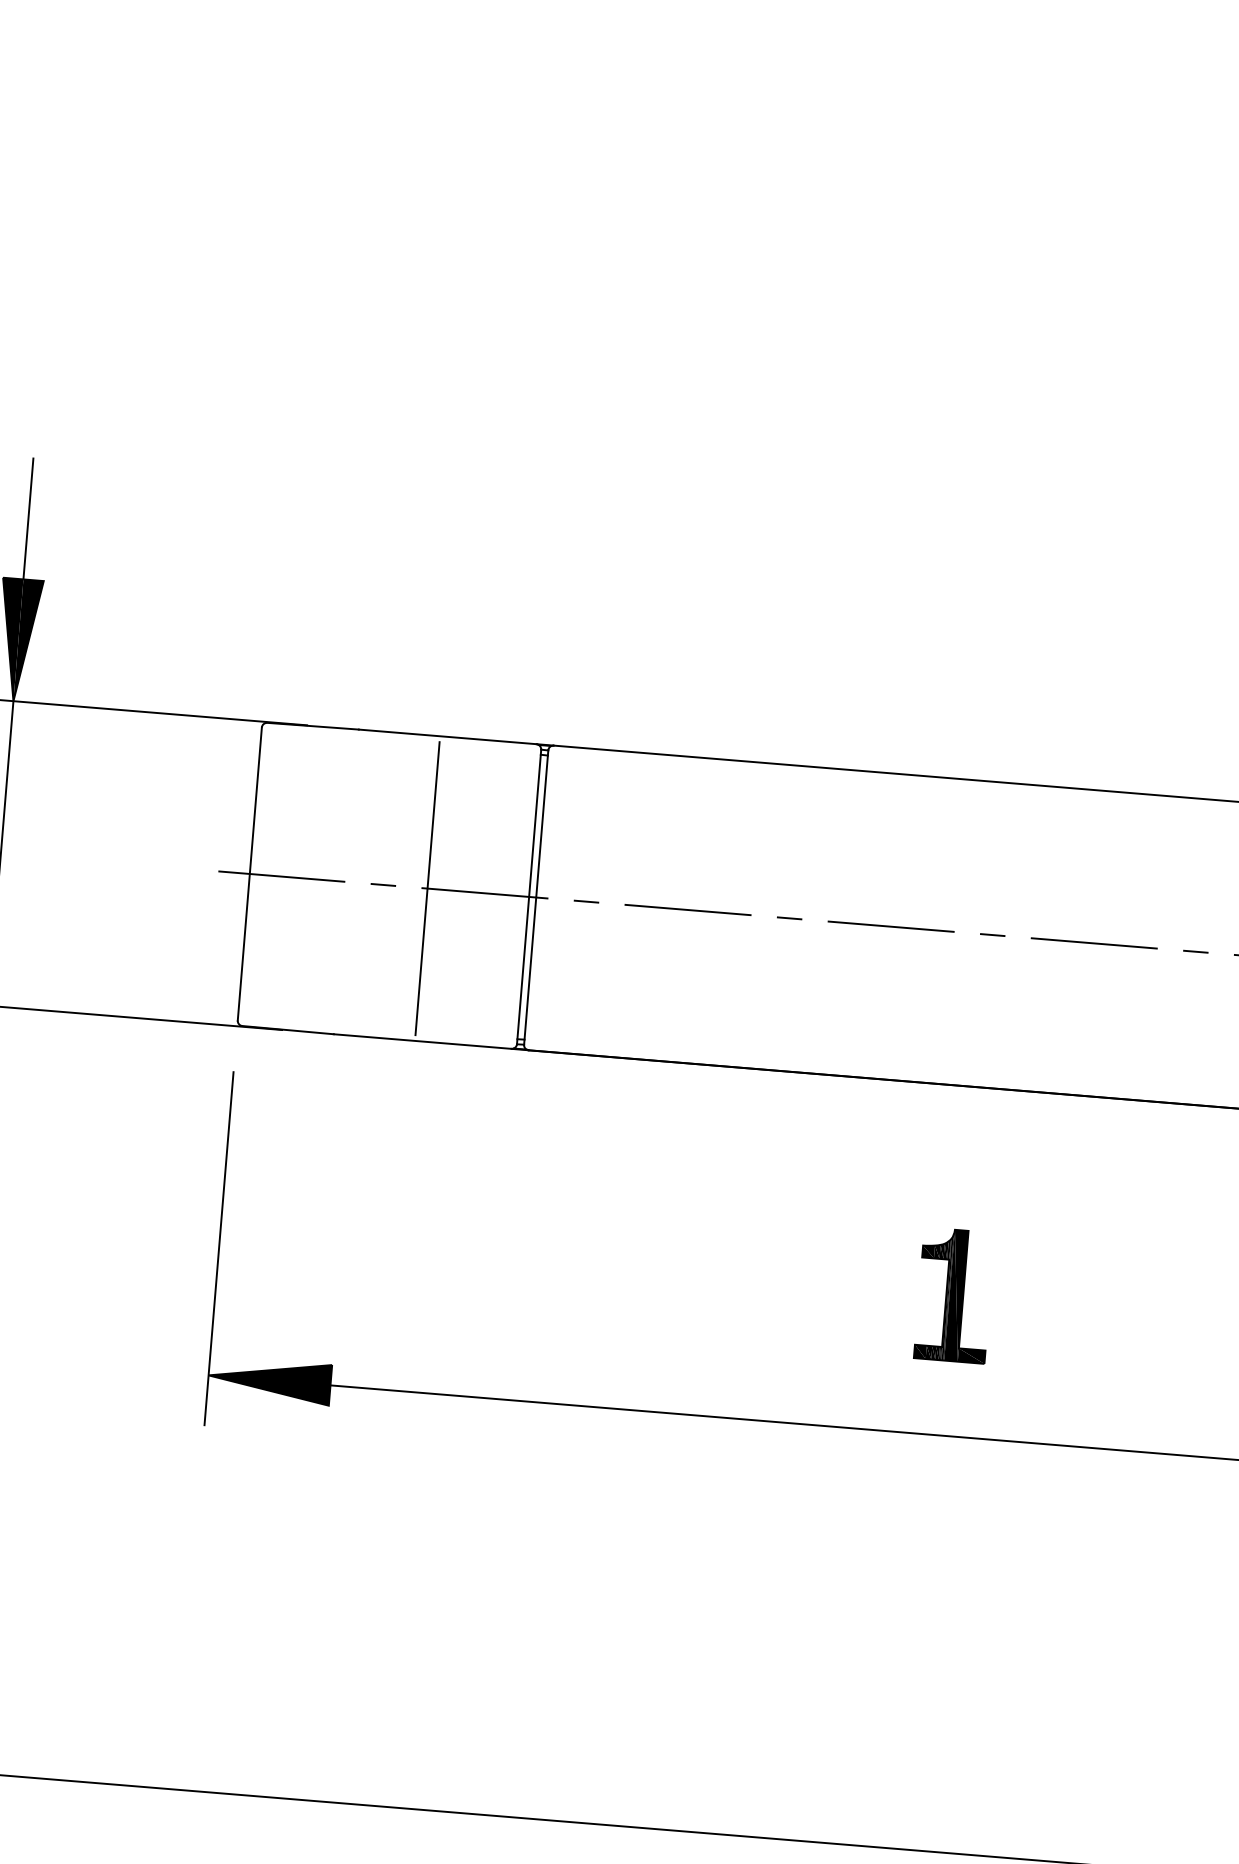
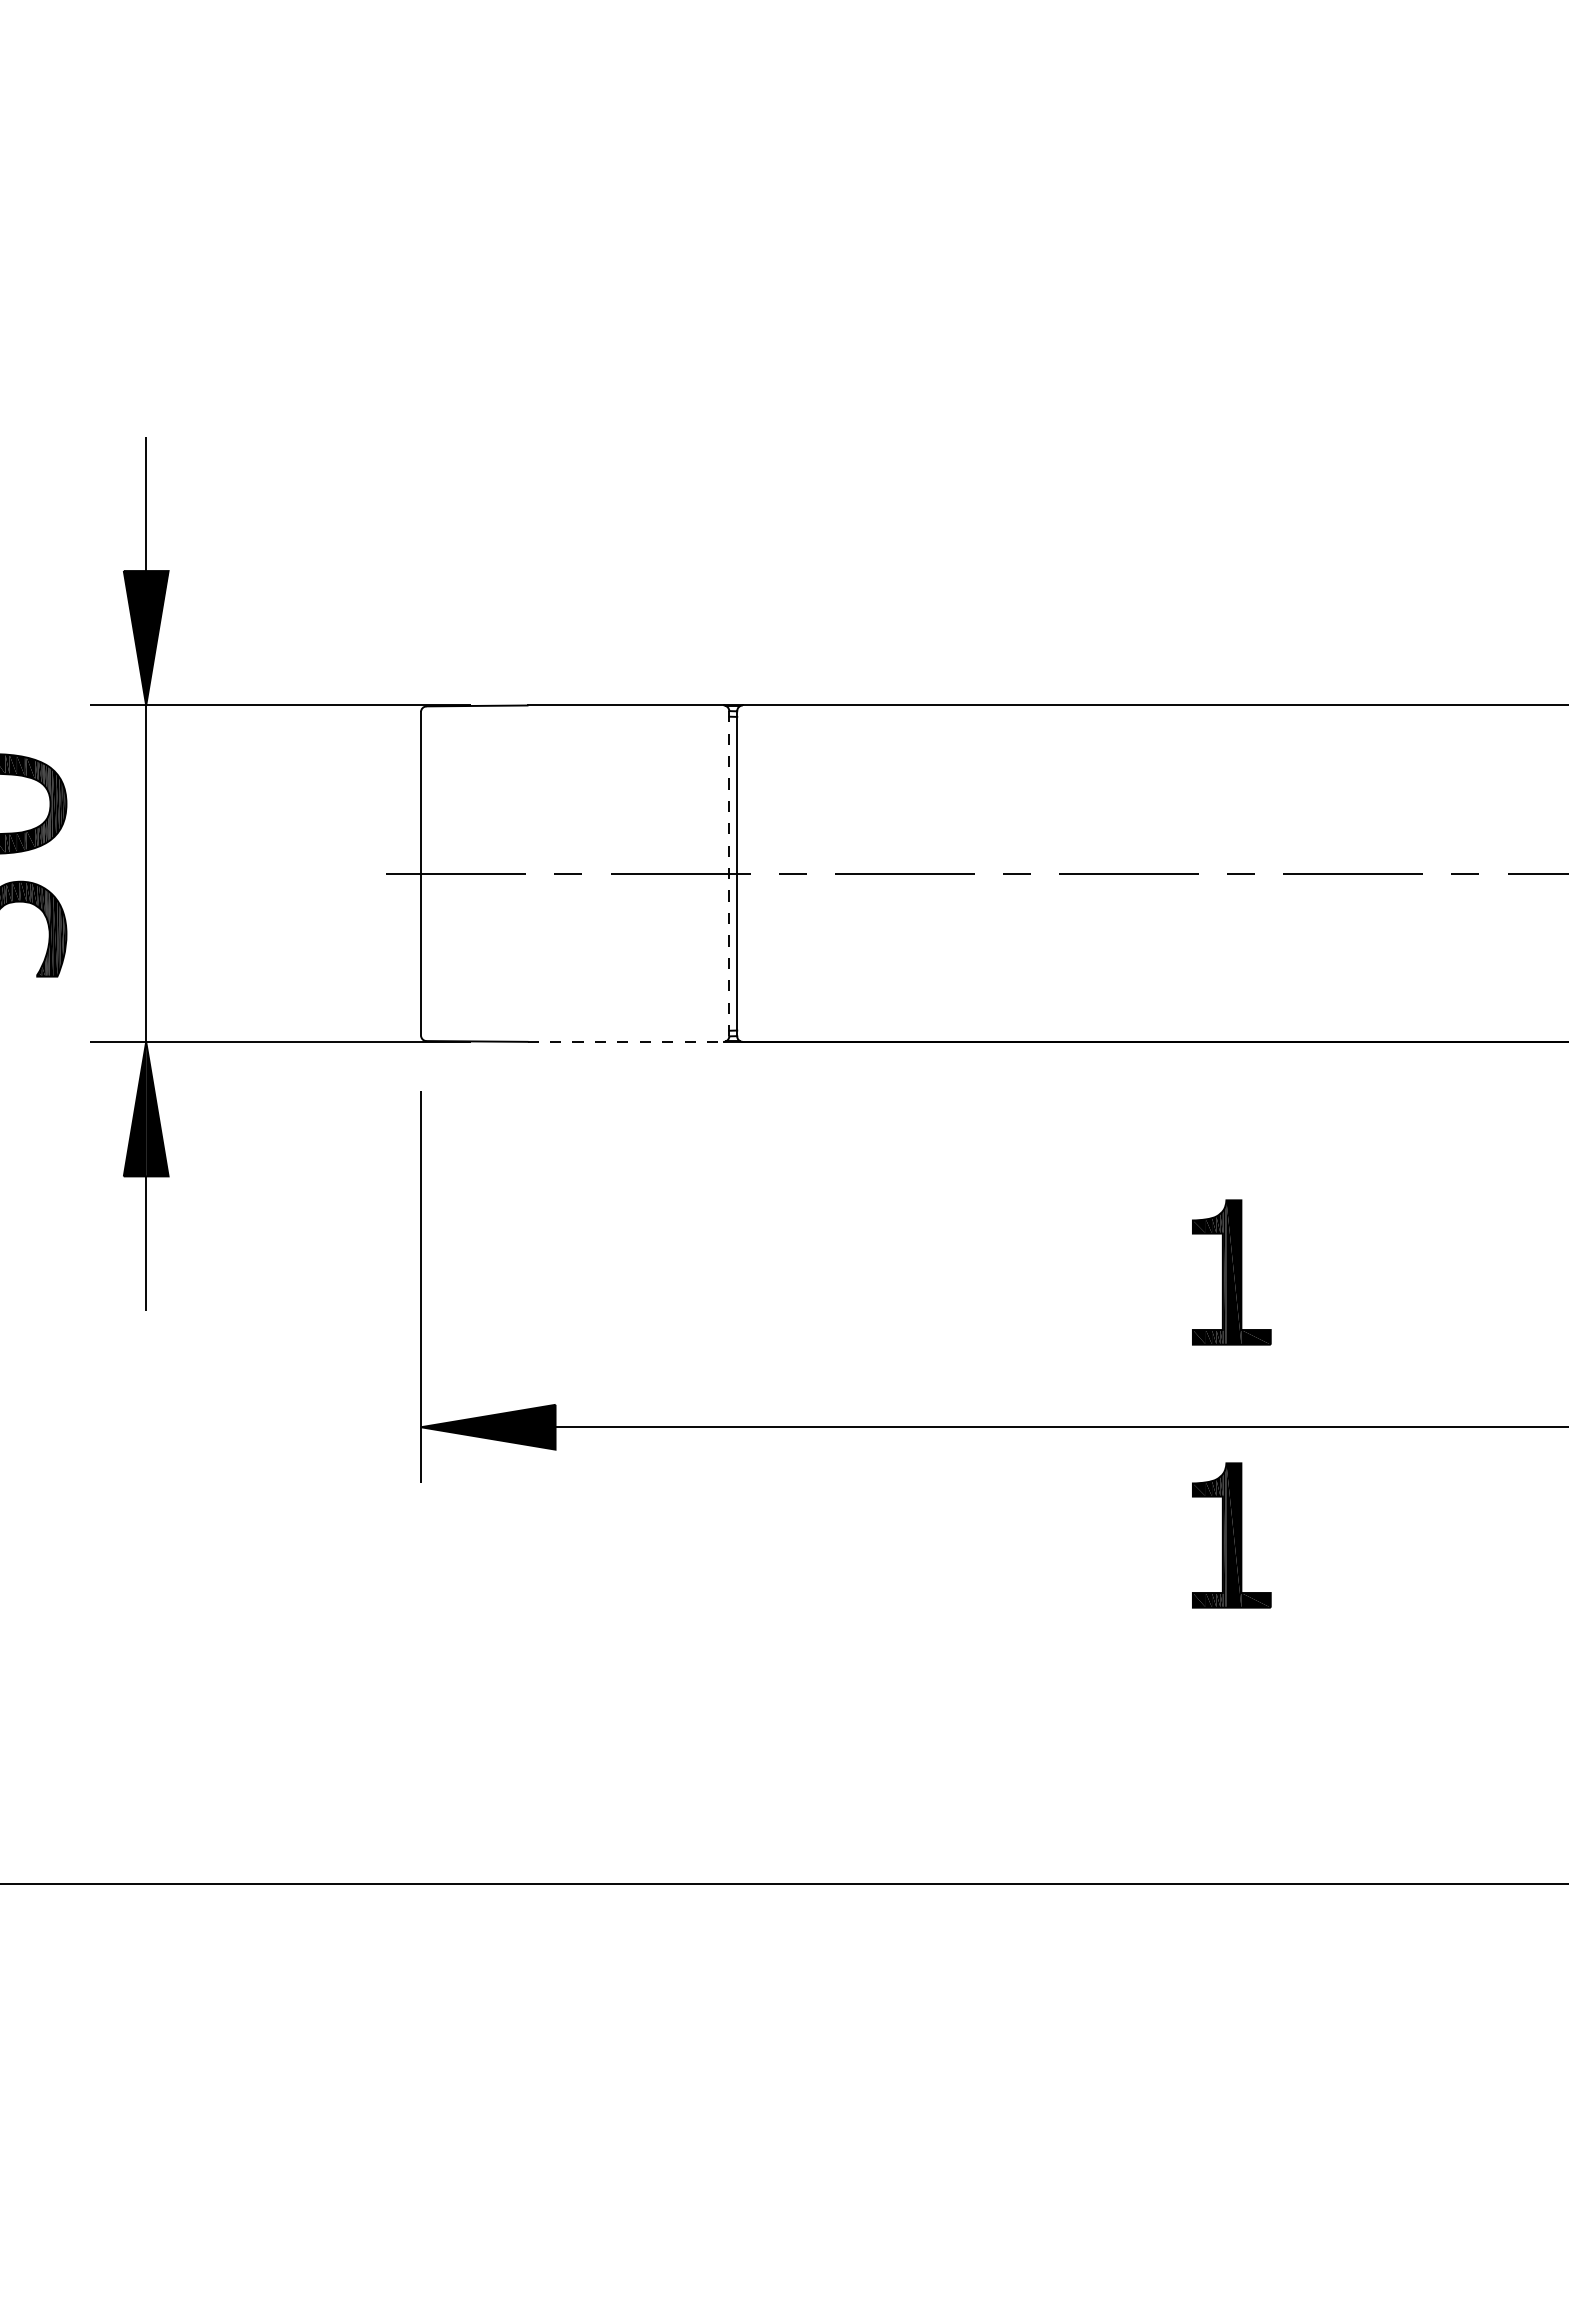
line: (427, 888) -> (617, 873), removed
line: (529, 896) -> (729, 873), solid -> dashed
line: (423, 1041) -> (626, 1041), solid -> dashed
part: (934, 1533) -> (1231, 1535), added

